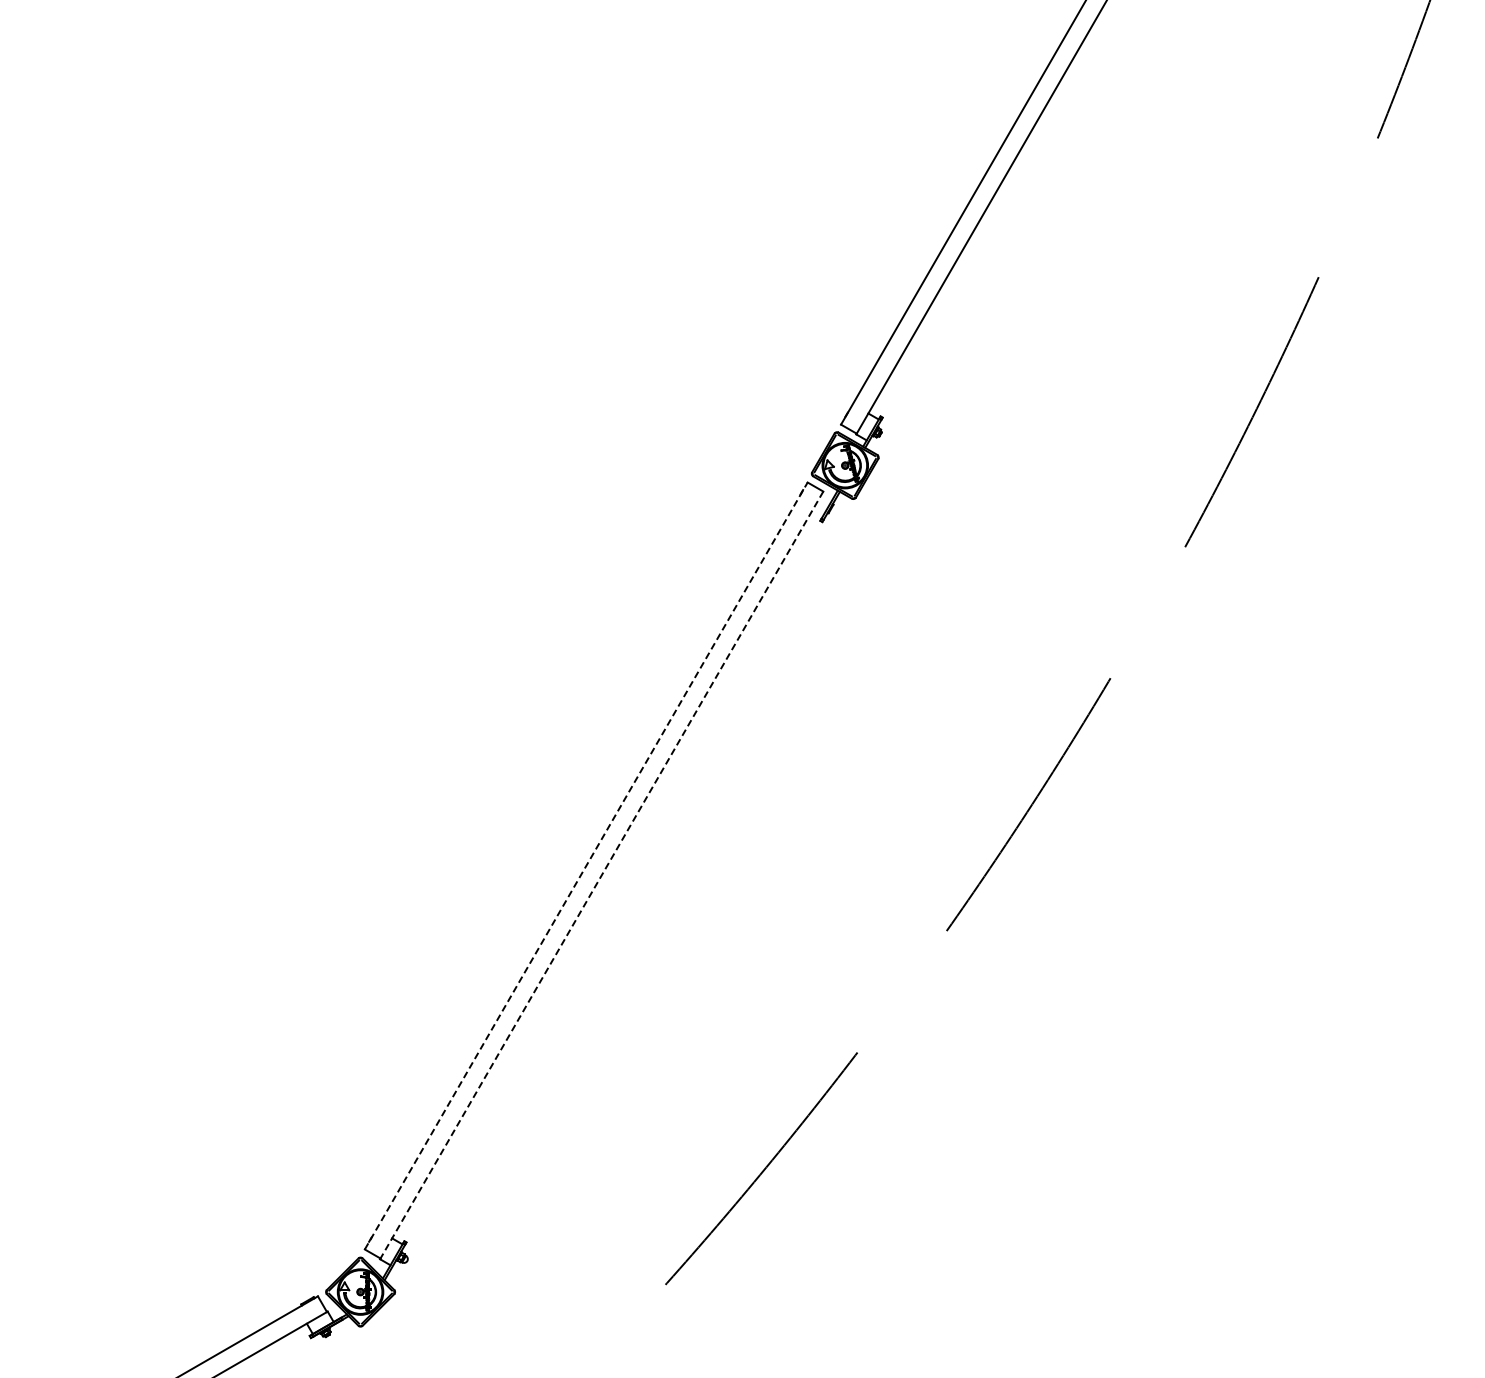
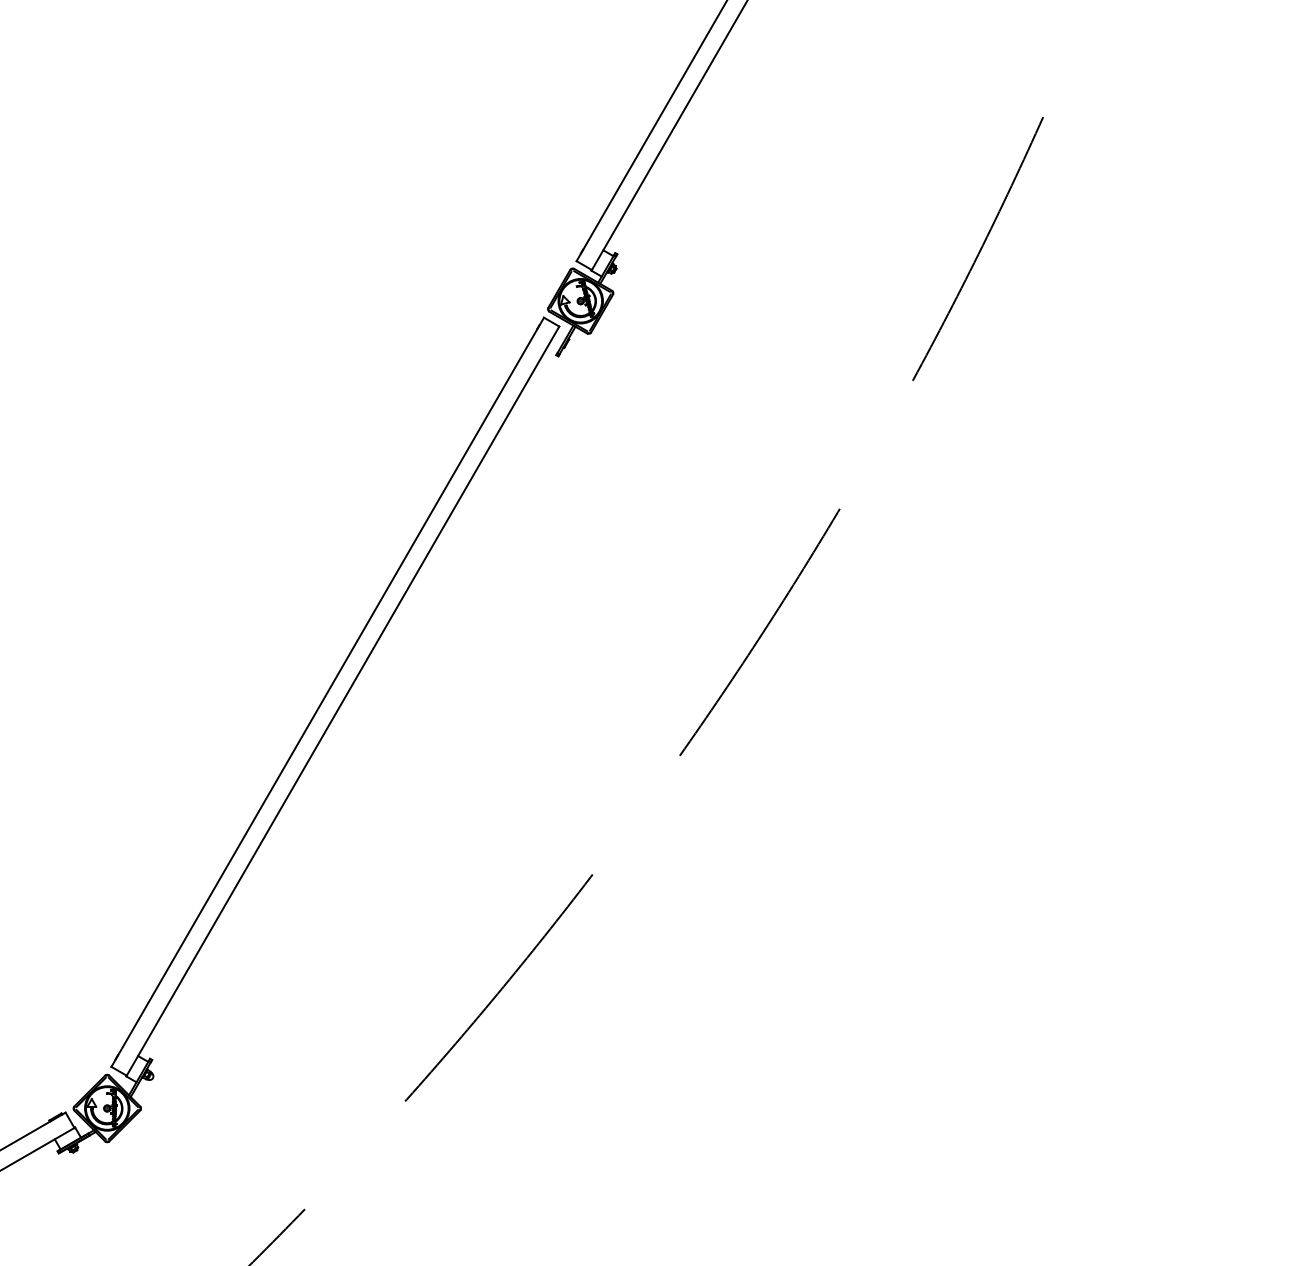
line: (586, 866) -> (327, 692), dashed -> solid
line: (601, 875) -> (342, 701), dashed -> solid

